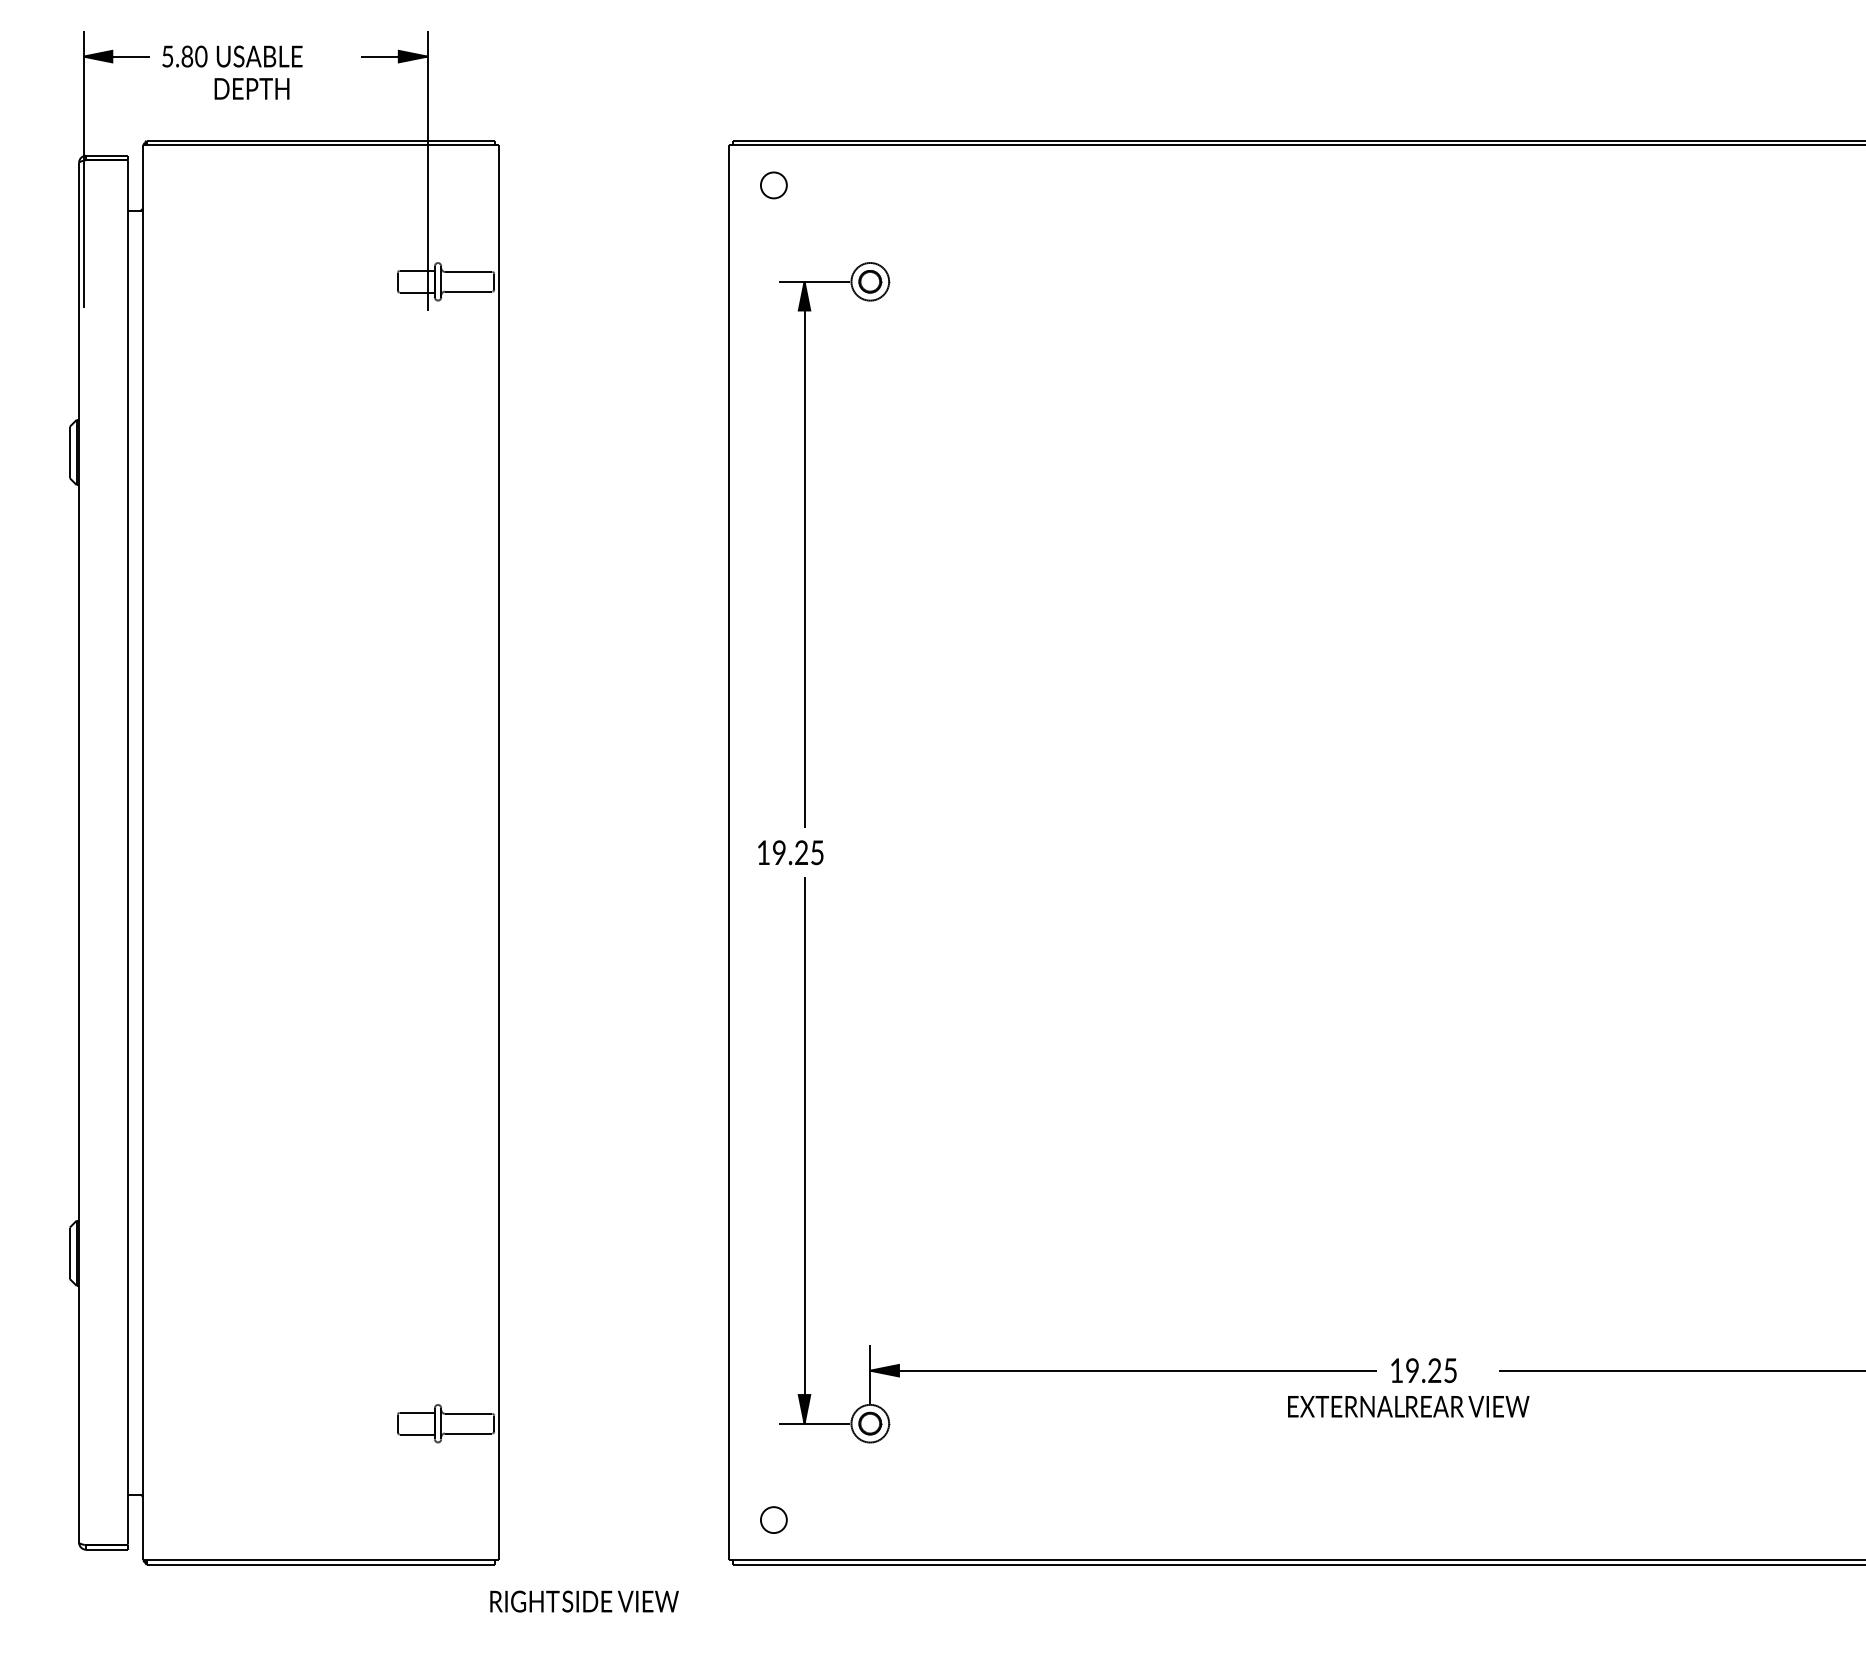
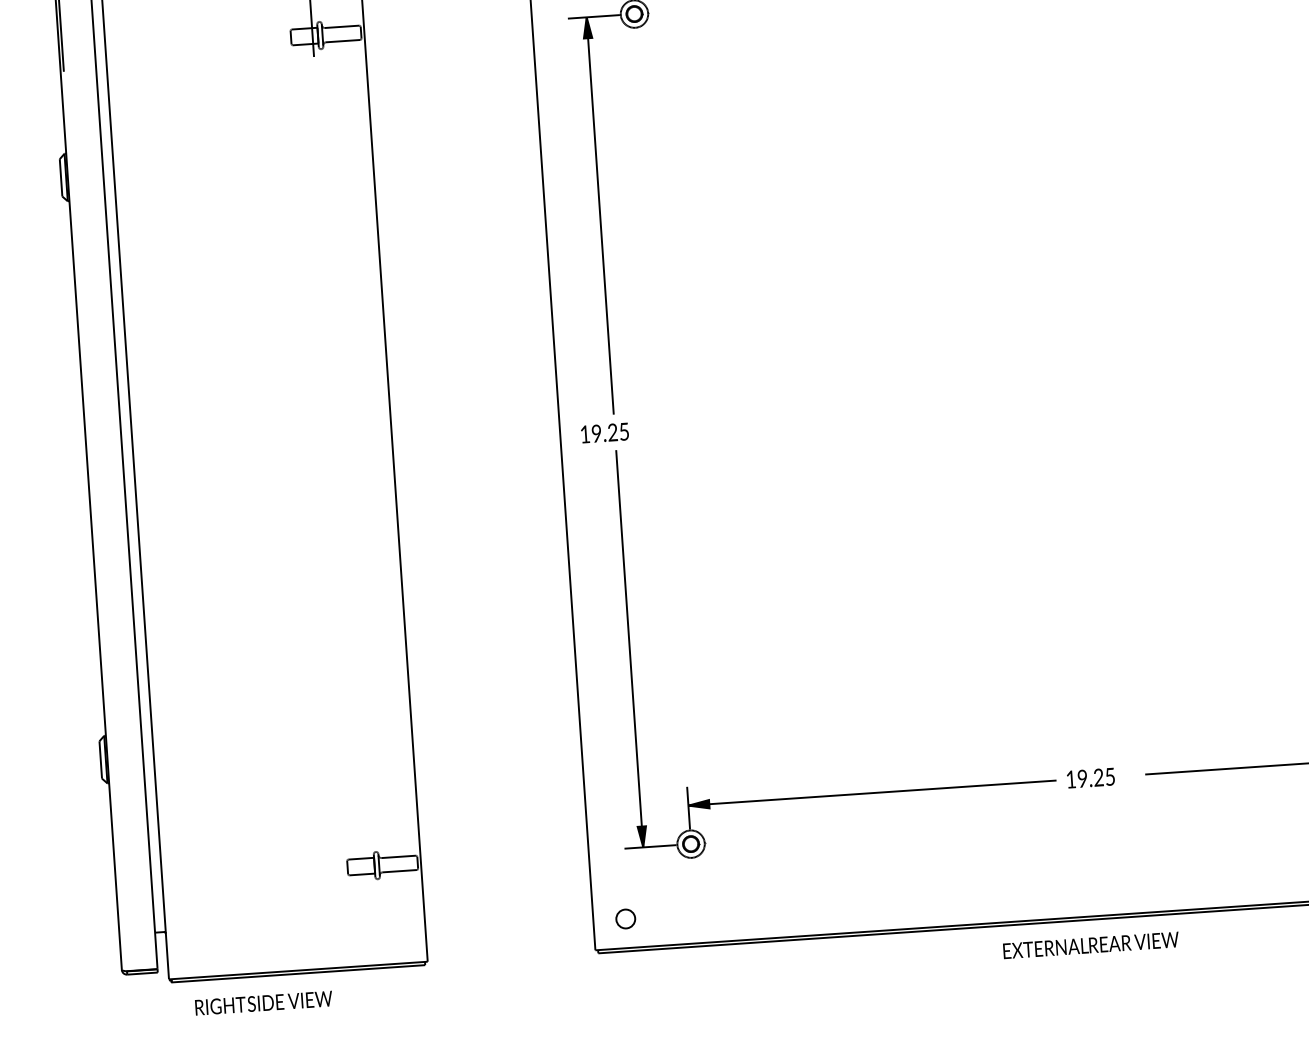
text: (1408, 1406) -> (1091, 945), moved
text: (584, 1601) -> (263, 1003), moved

